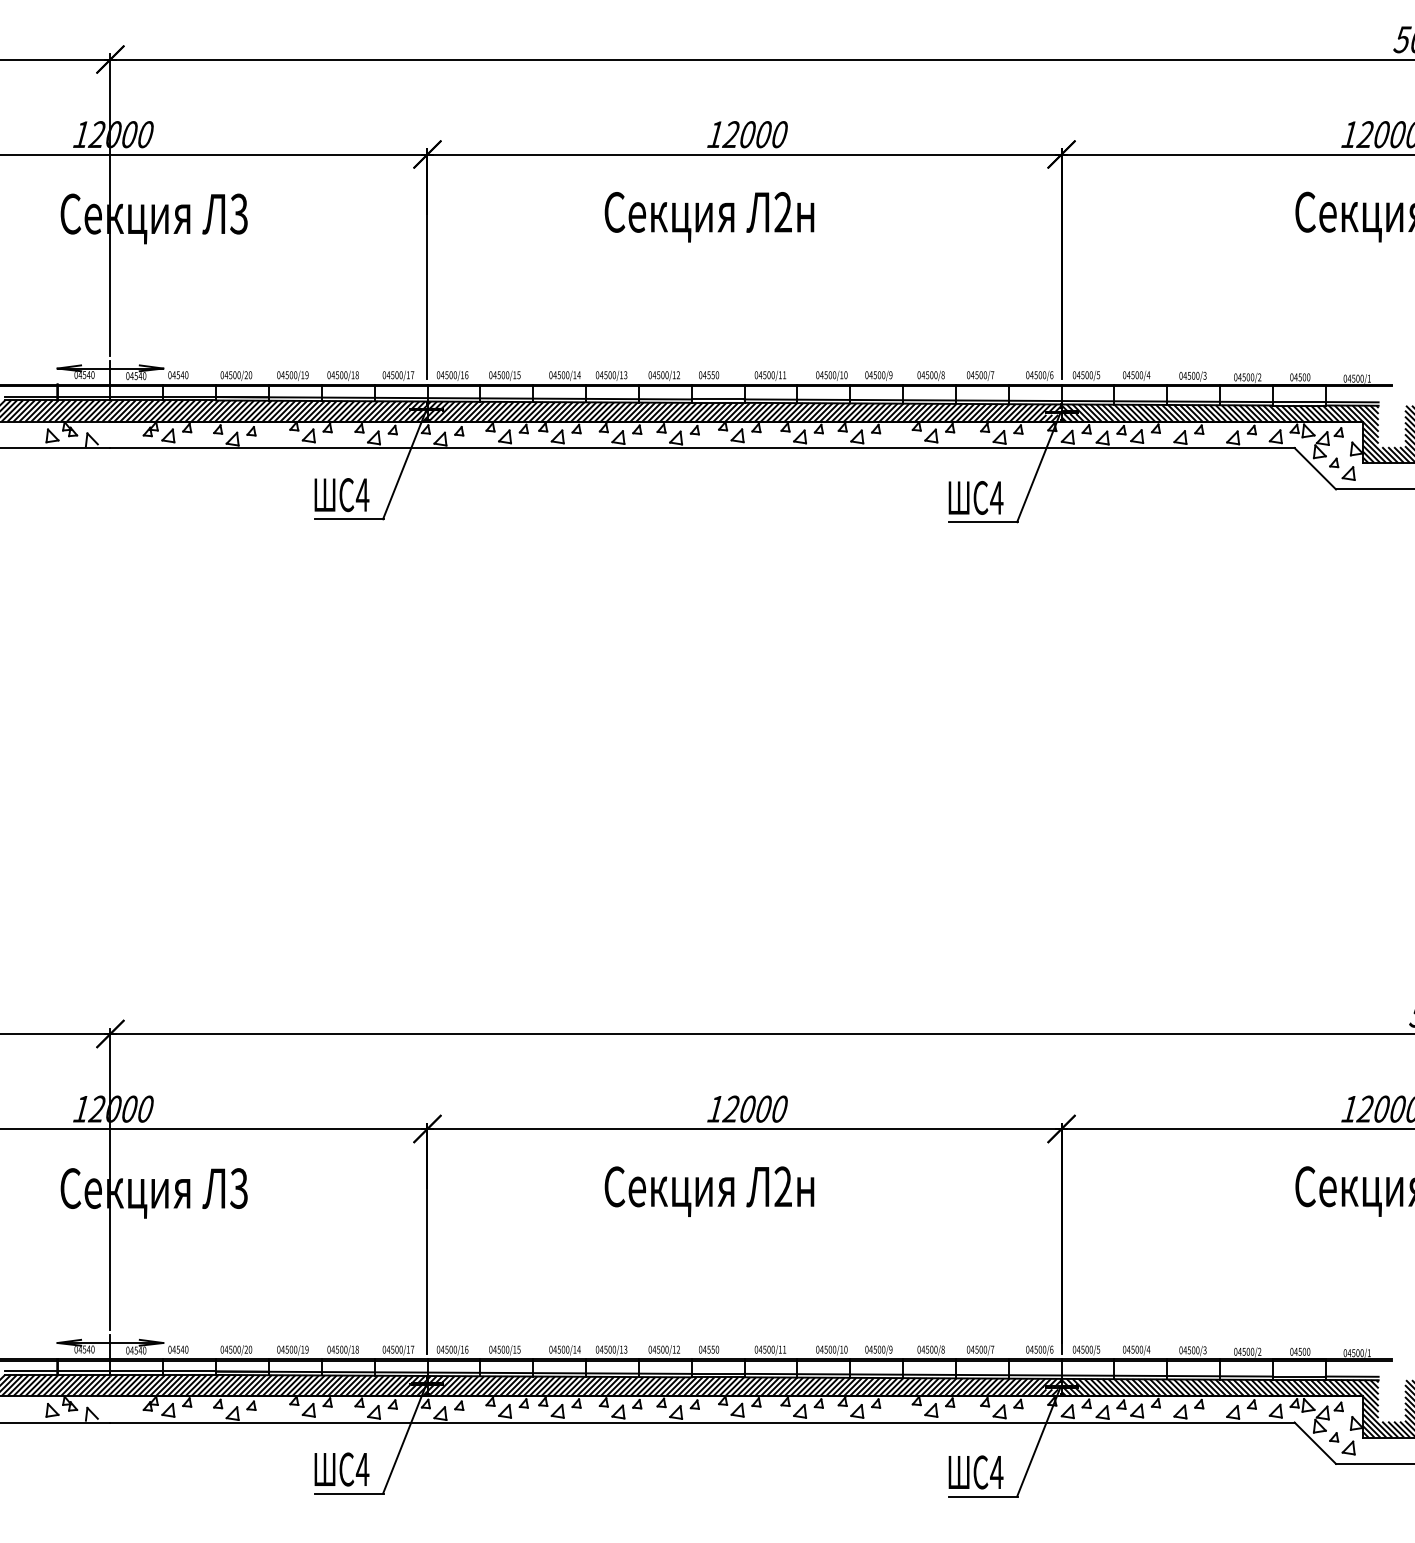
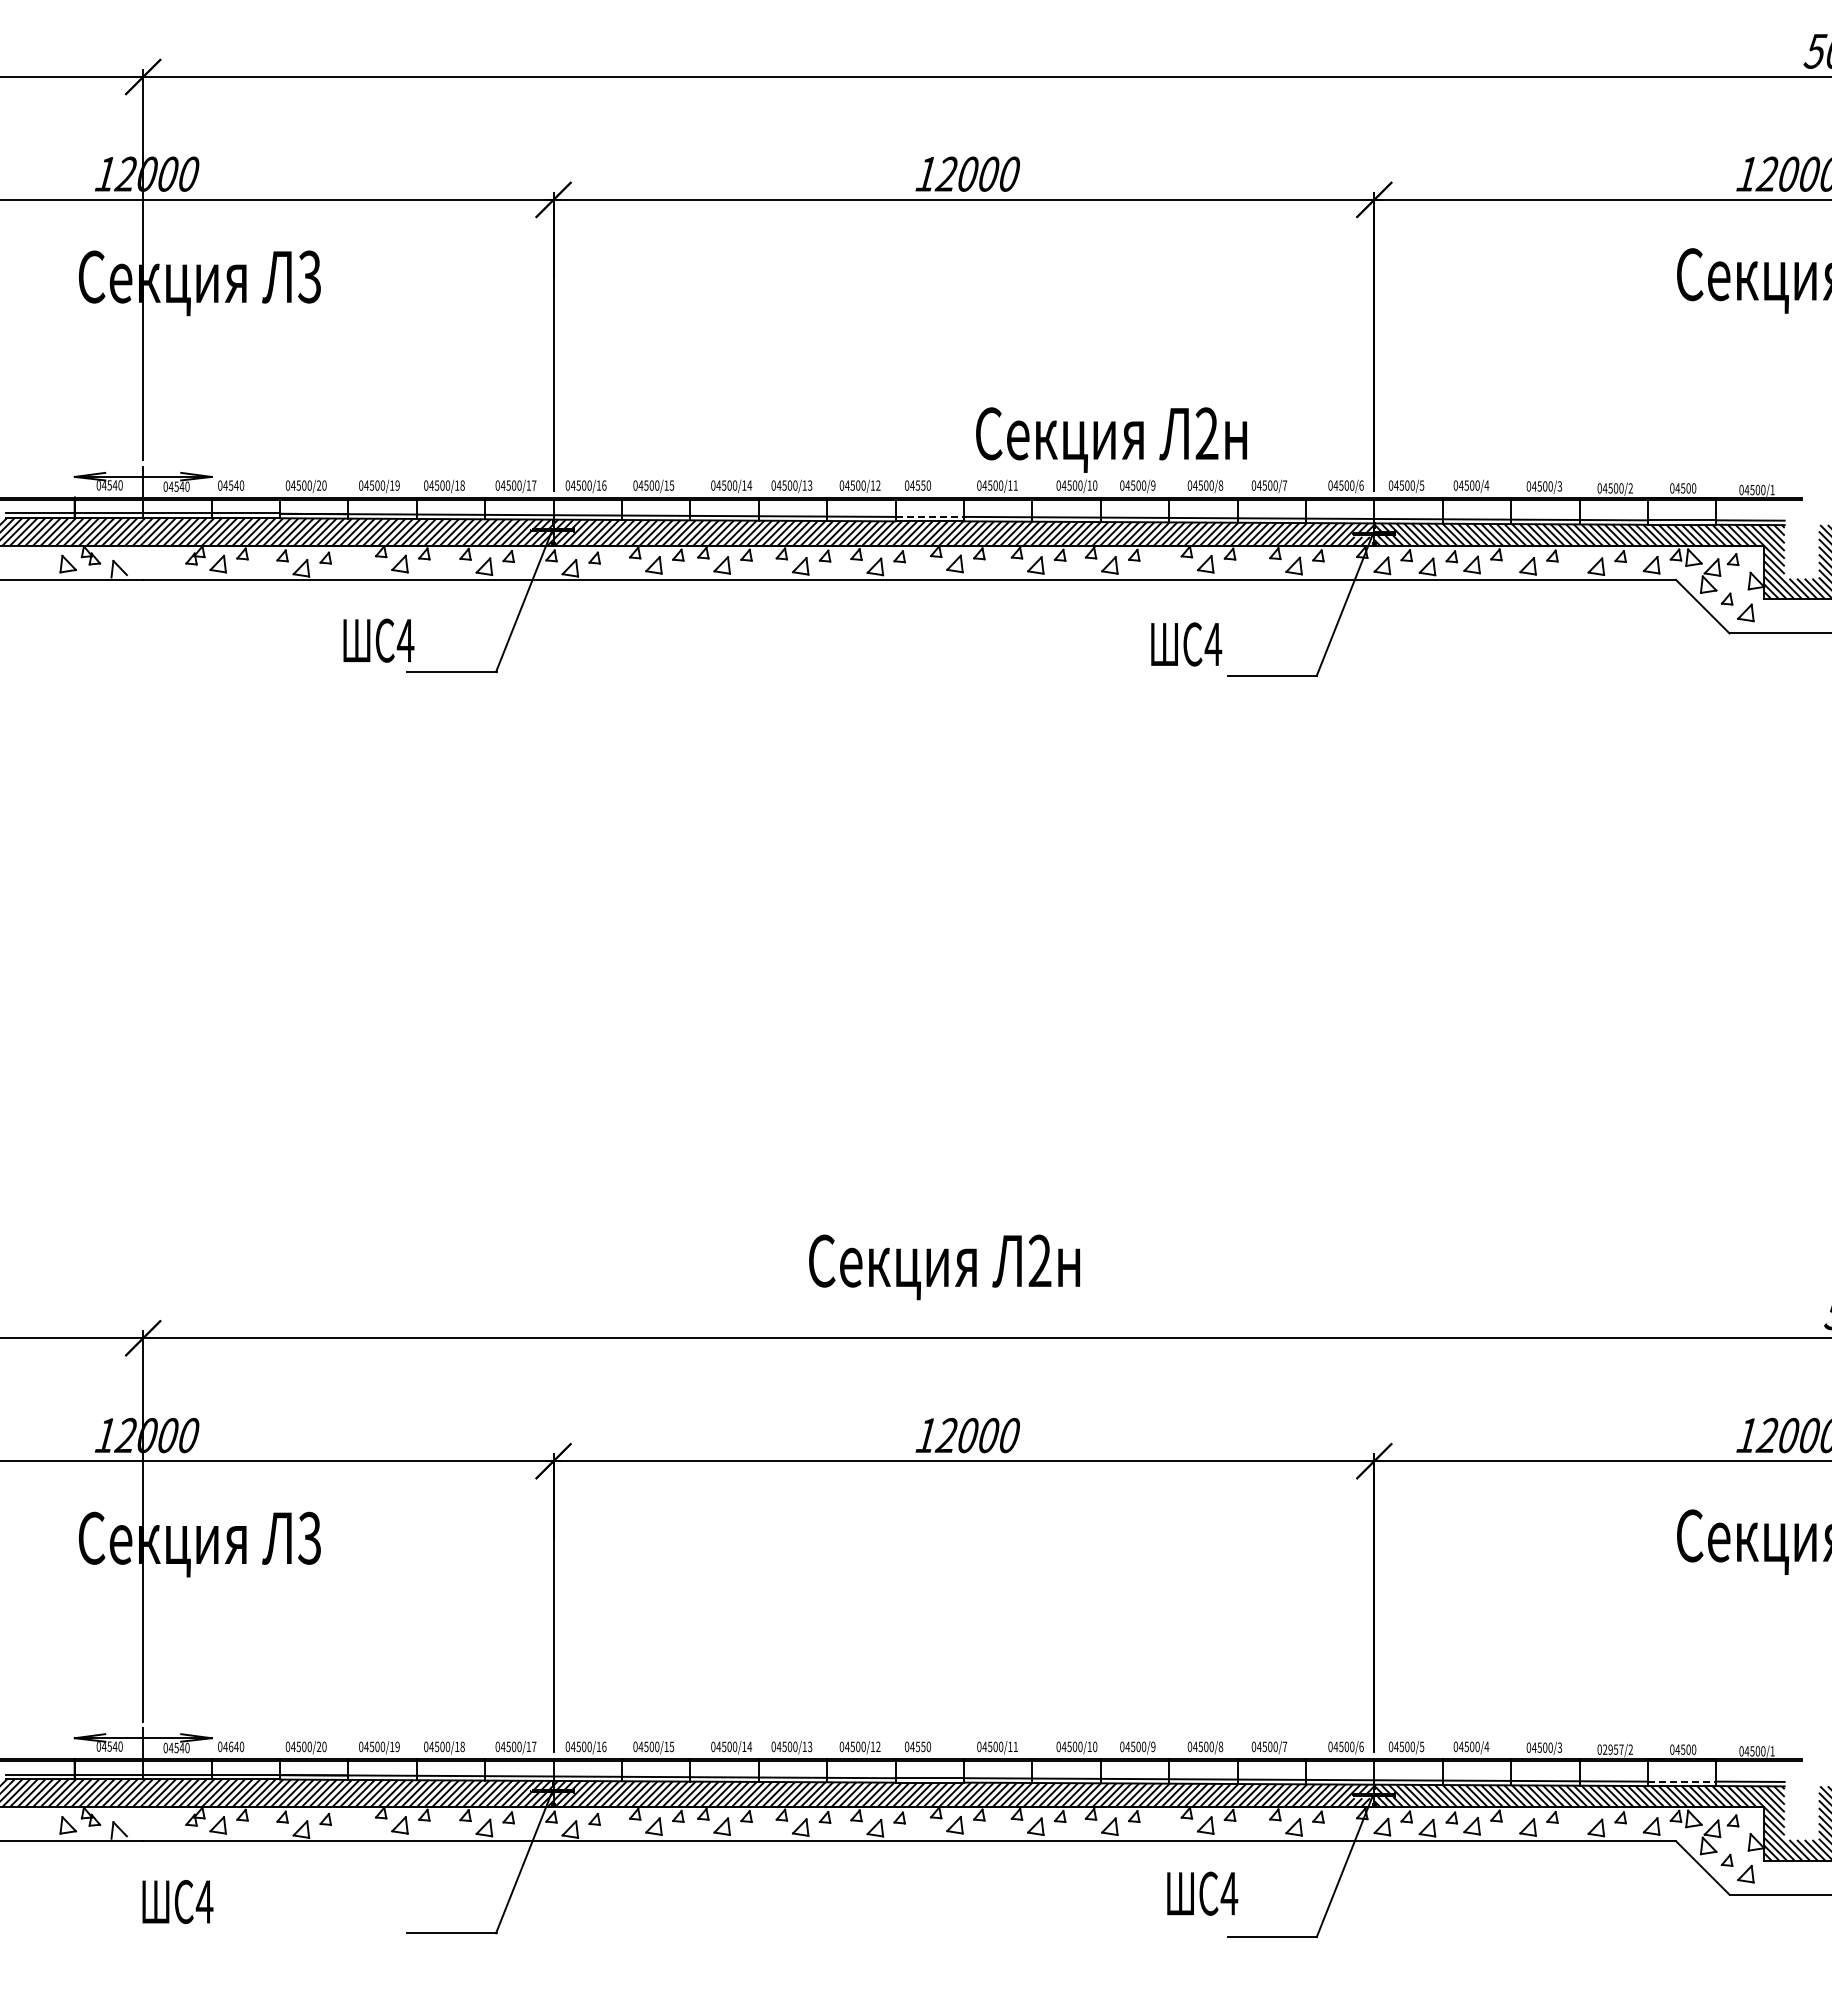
text: (709, 216) -> (1111, 439), moved
line: (718, 399) -> (930, 516), solid -> dashed
text: (341, 494) -> (378, 640), moved
text: (975, 497) -> (1186, 644), moved
text: (709, 1191) -> (944, 1267), moved
text: (177, 1349) -> (230, 1746), 04540 -> 04640
text: (1245, 1351) -> (1612, 1749), 04500/2 -> 02957/2
line: (1299, 1376) -> (1682, 1781), solid -> dashed
text: (341, 1469) -> (177, 1901), moved
text: (975, 1472) -> (1202, 1893), moved

